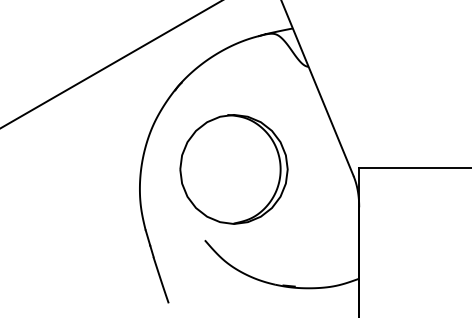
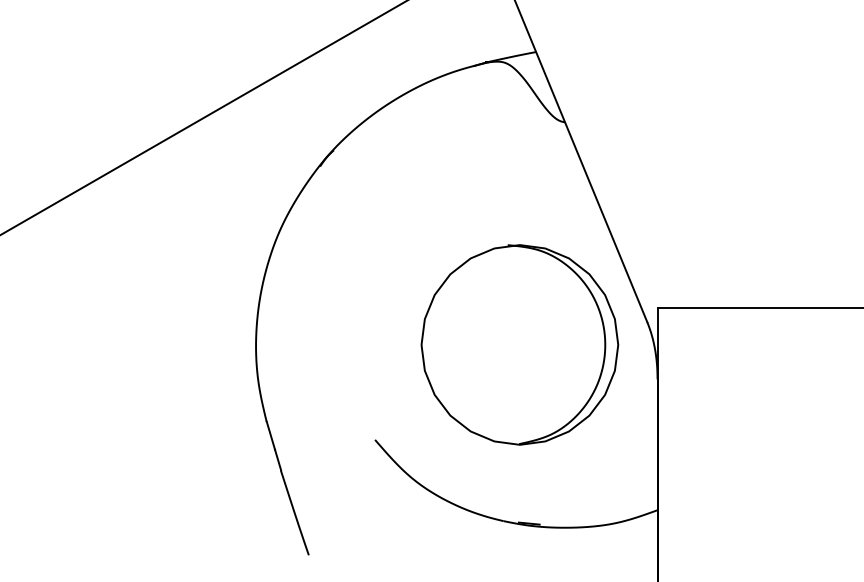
part: (233, 169) -> (518, 345), moved

